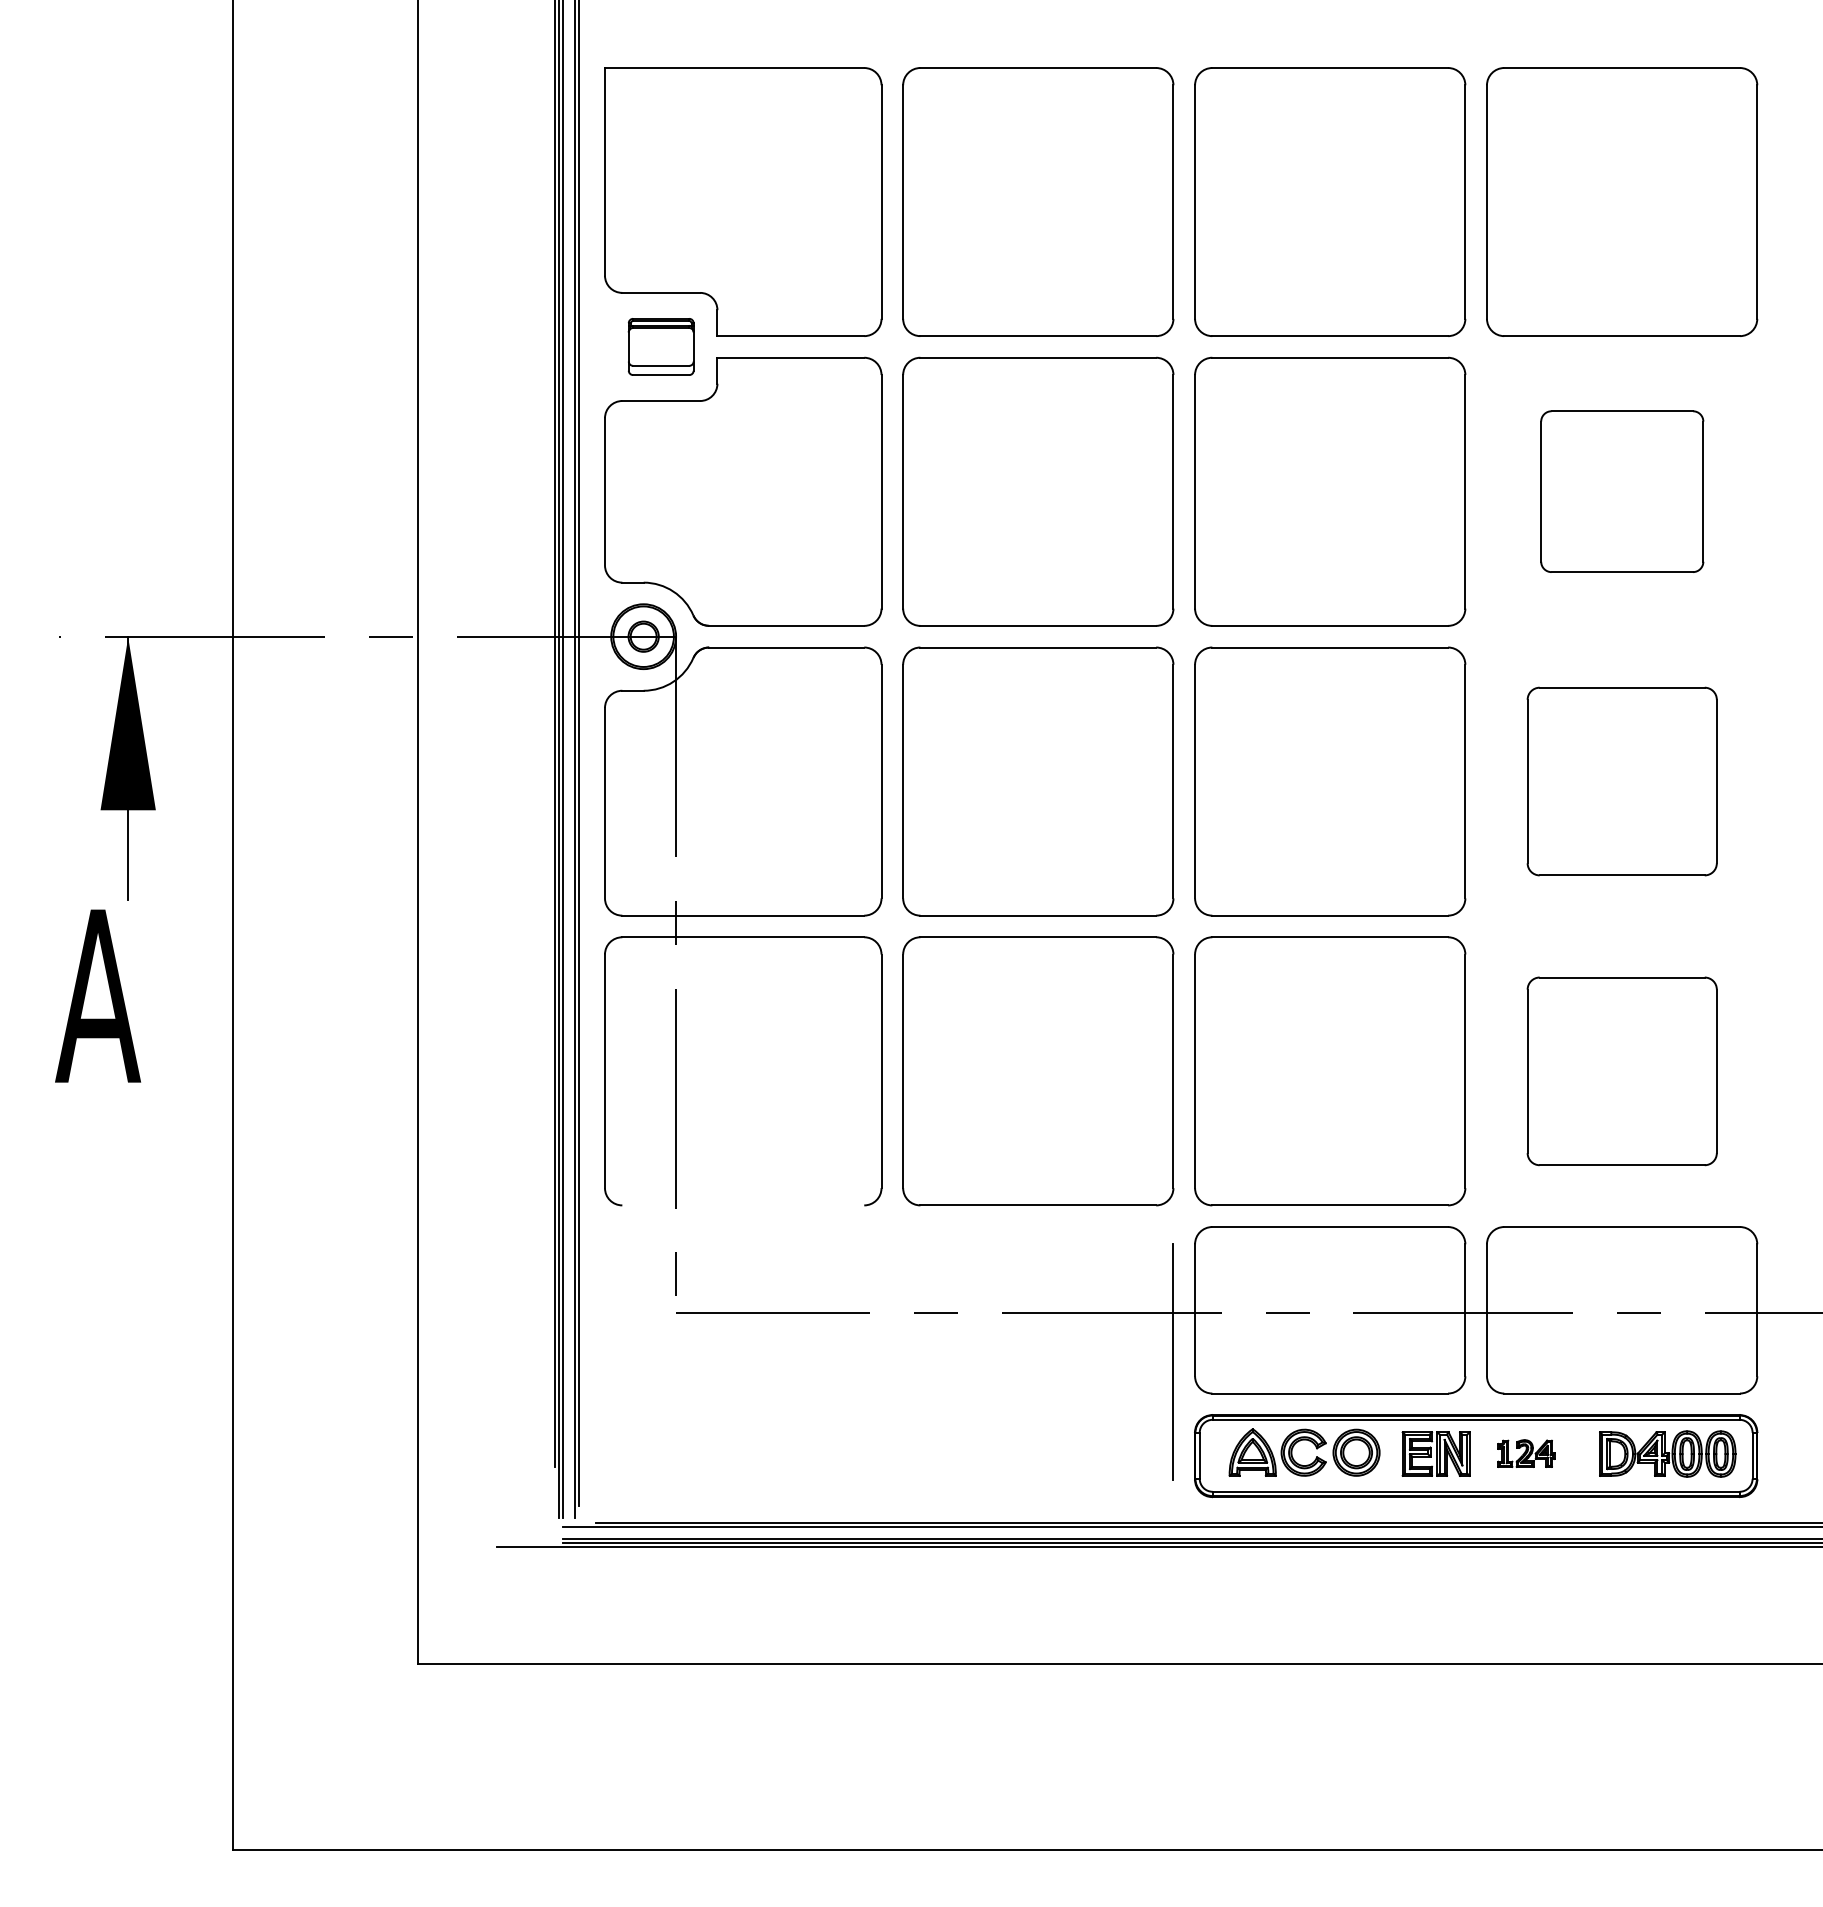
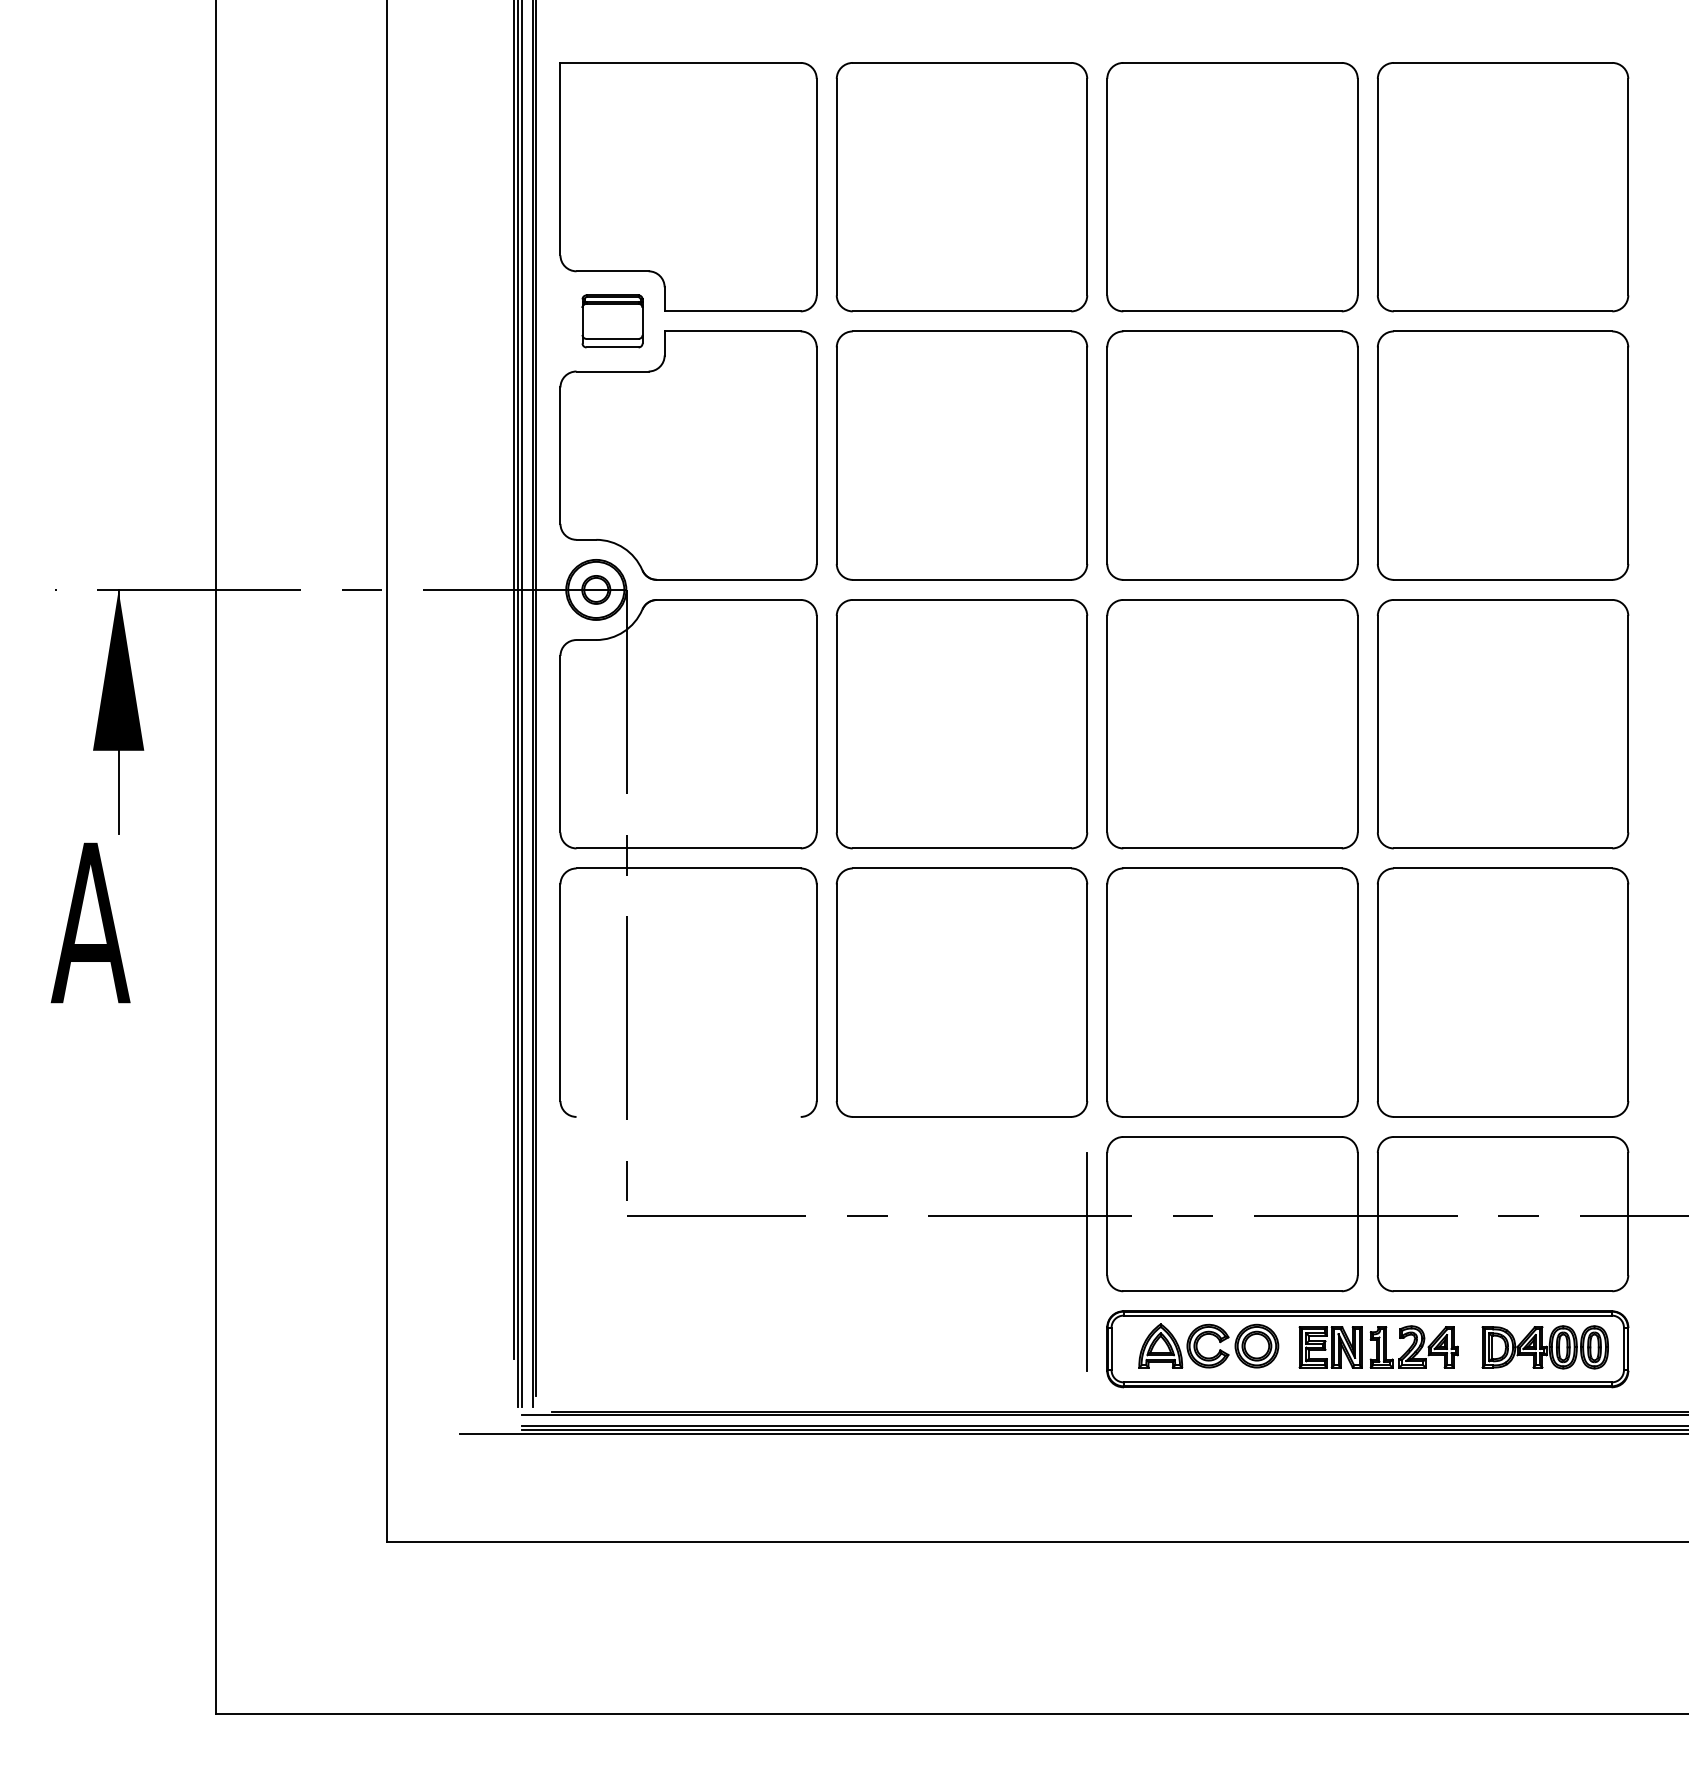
part: (1622, 491) -> (1503, 455), size x1.67
part: (1622, 781) -> (1503, 724), size x1.43
part: (1622, 1071) -> (1503, 992), size x1.43
part: (1526, 1453) -> (1414, 1346), size x1.67

